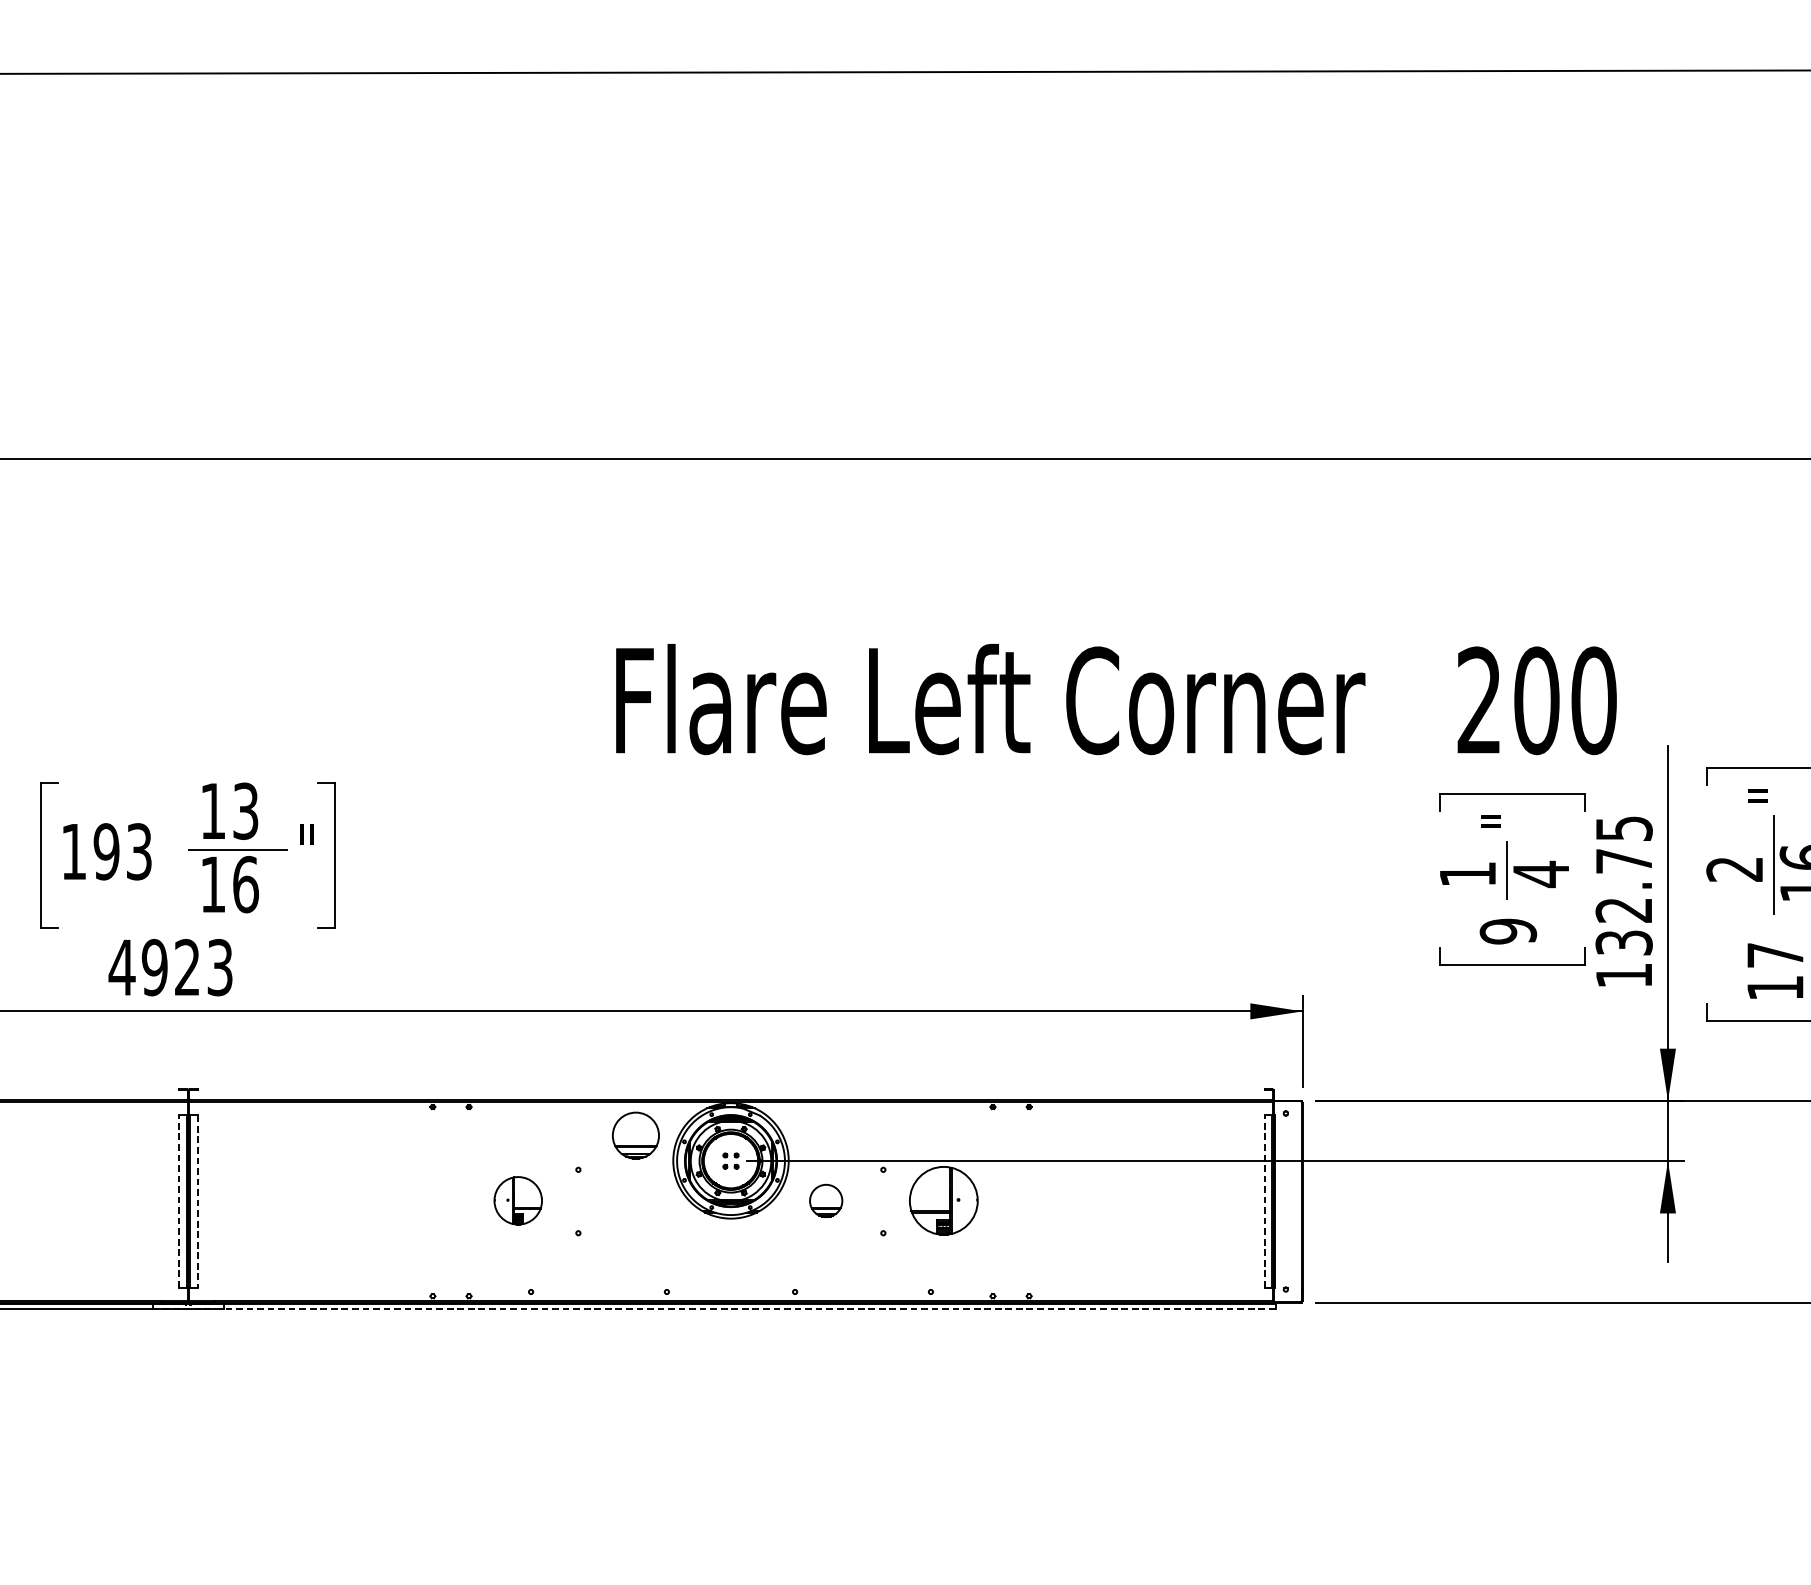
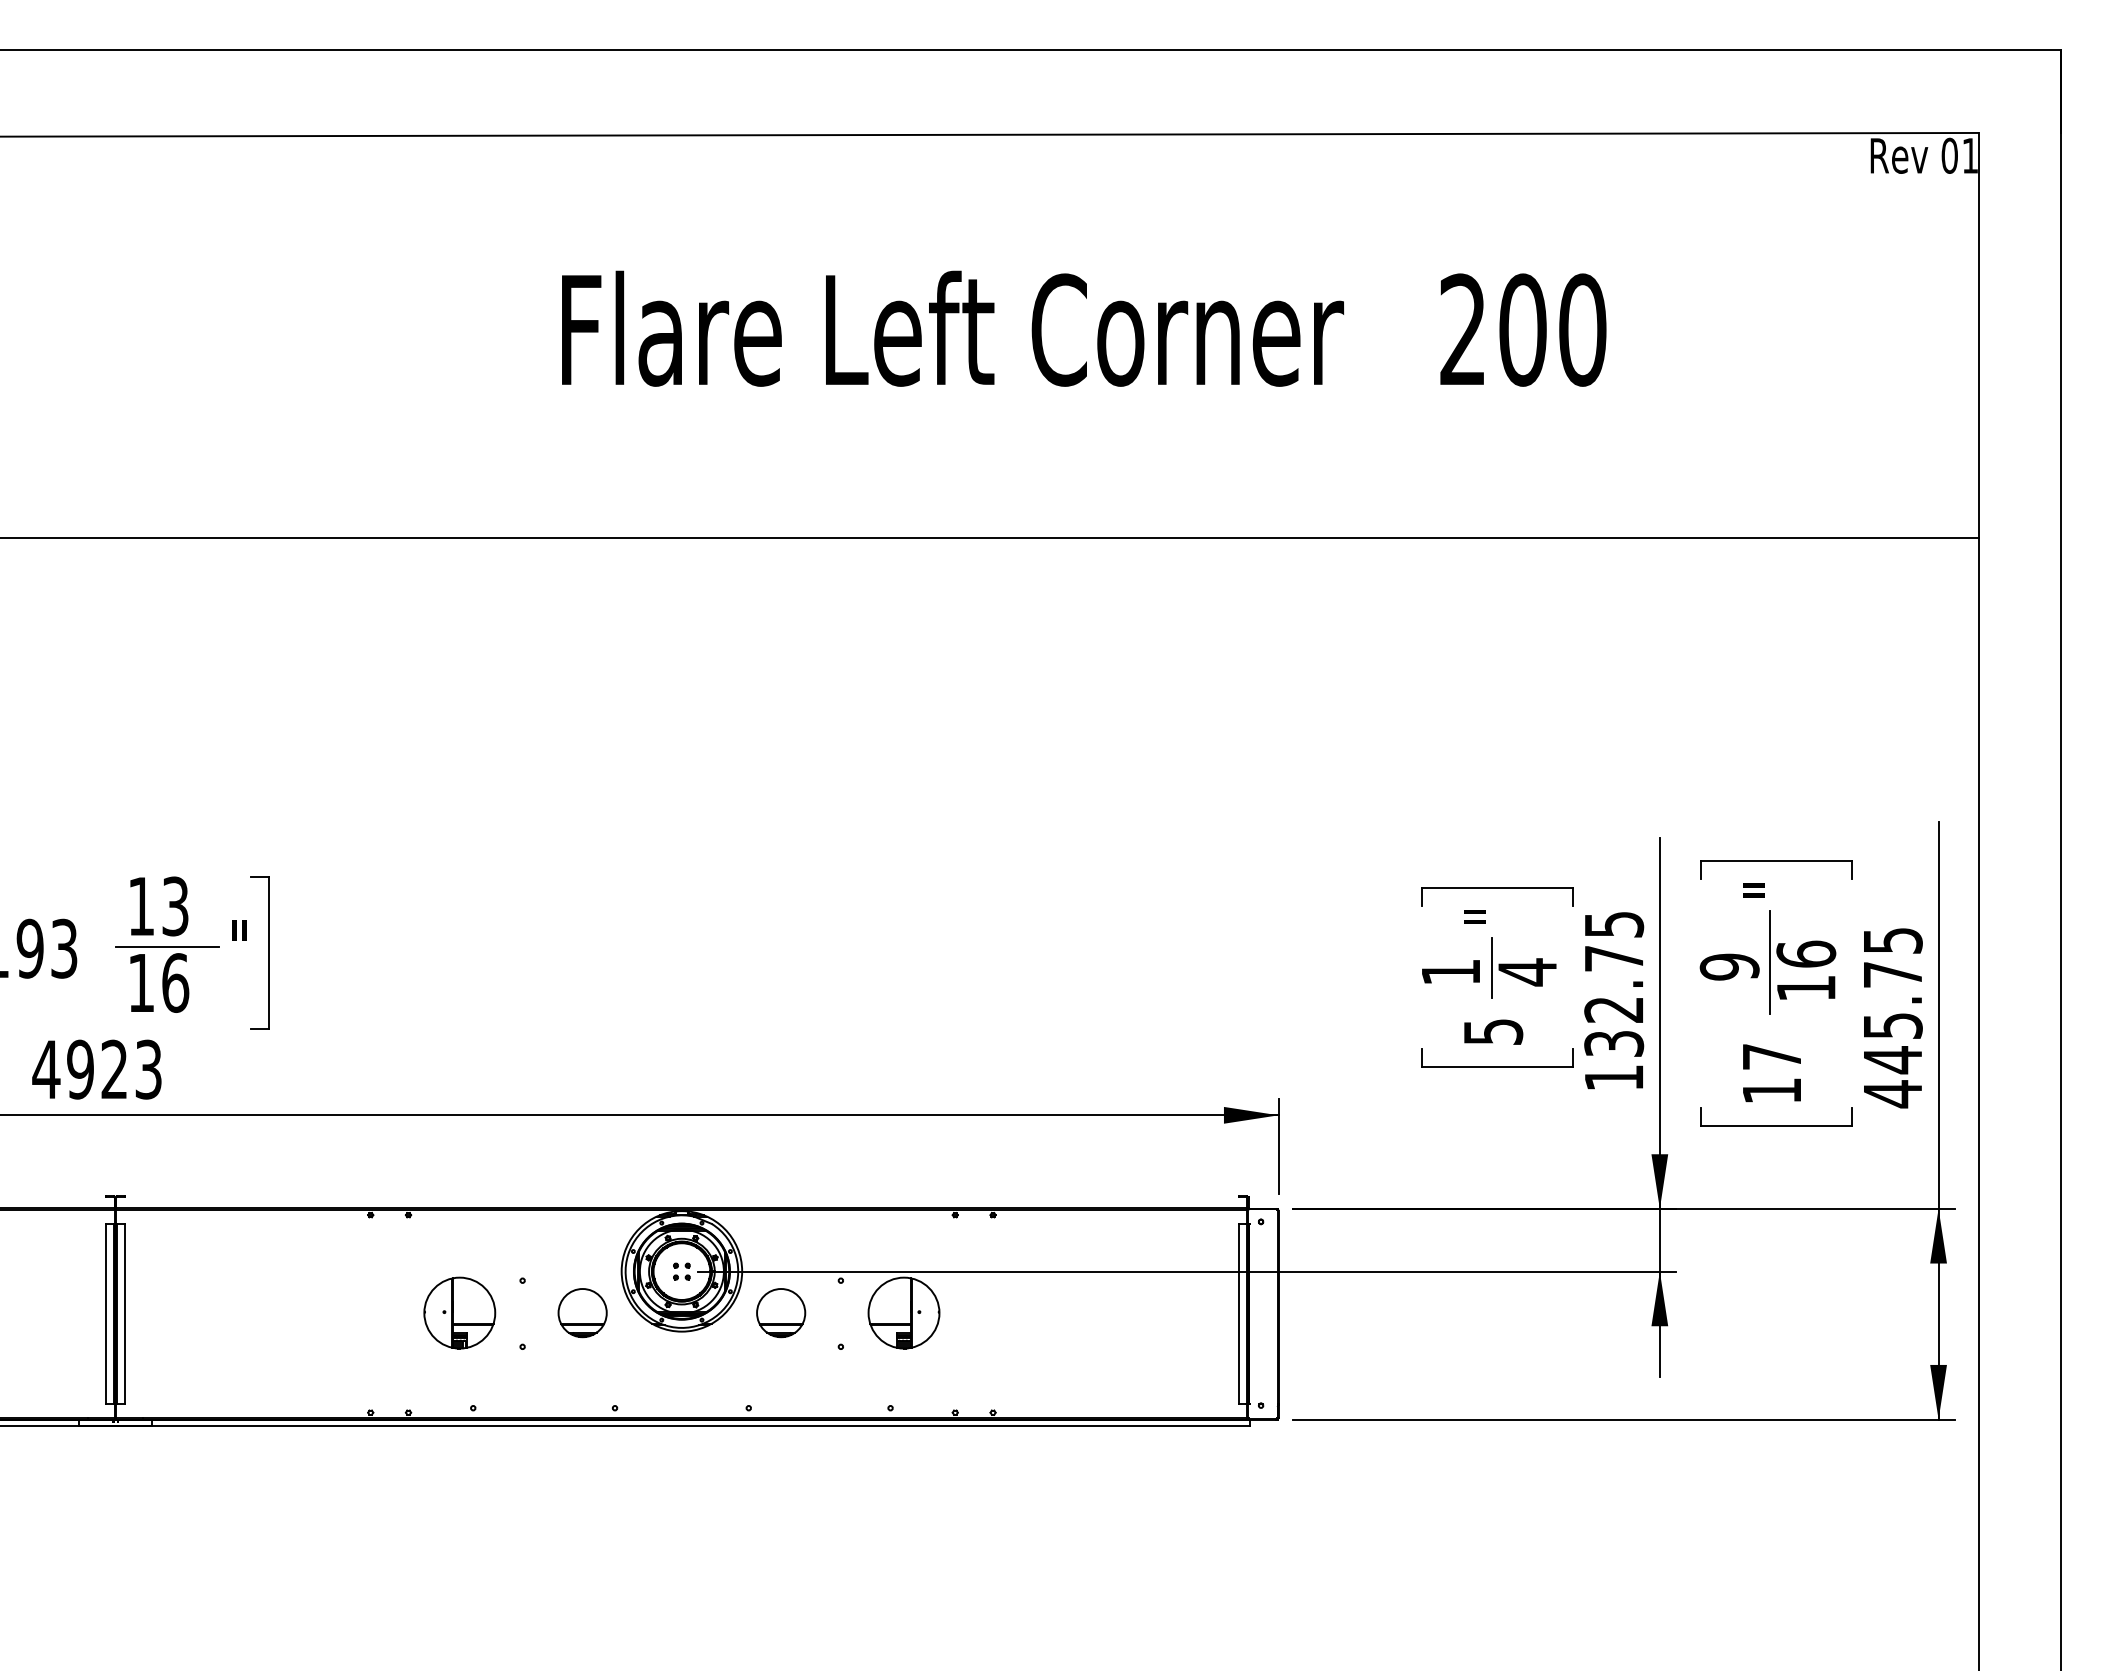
text: (1116, 699) -> (1084, 328), moved
text: (1734, 868) -> (1729, 966), 2 -> 9
text: (1508, 931) -> (1493, 1031), 9 -> 5
part: (635, 1136) -> (582, 1313), moved
part: (517, 1200) -> (459, 1312), size x1.43
line: (178, 1201) -> (105, 1313), dashed -> solid
line: (197, 1201) -> (125, 1313), dashed -> solid
part: (826, 1201) -> (781, 1313), size x1.43
line: (1264, 1201) -> (1238, 1313), dashed -> solid
line: (714, 1308) -> (664, 1425), dashed -> solid

